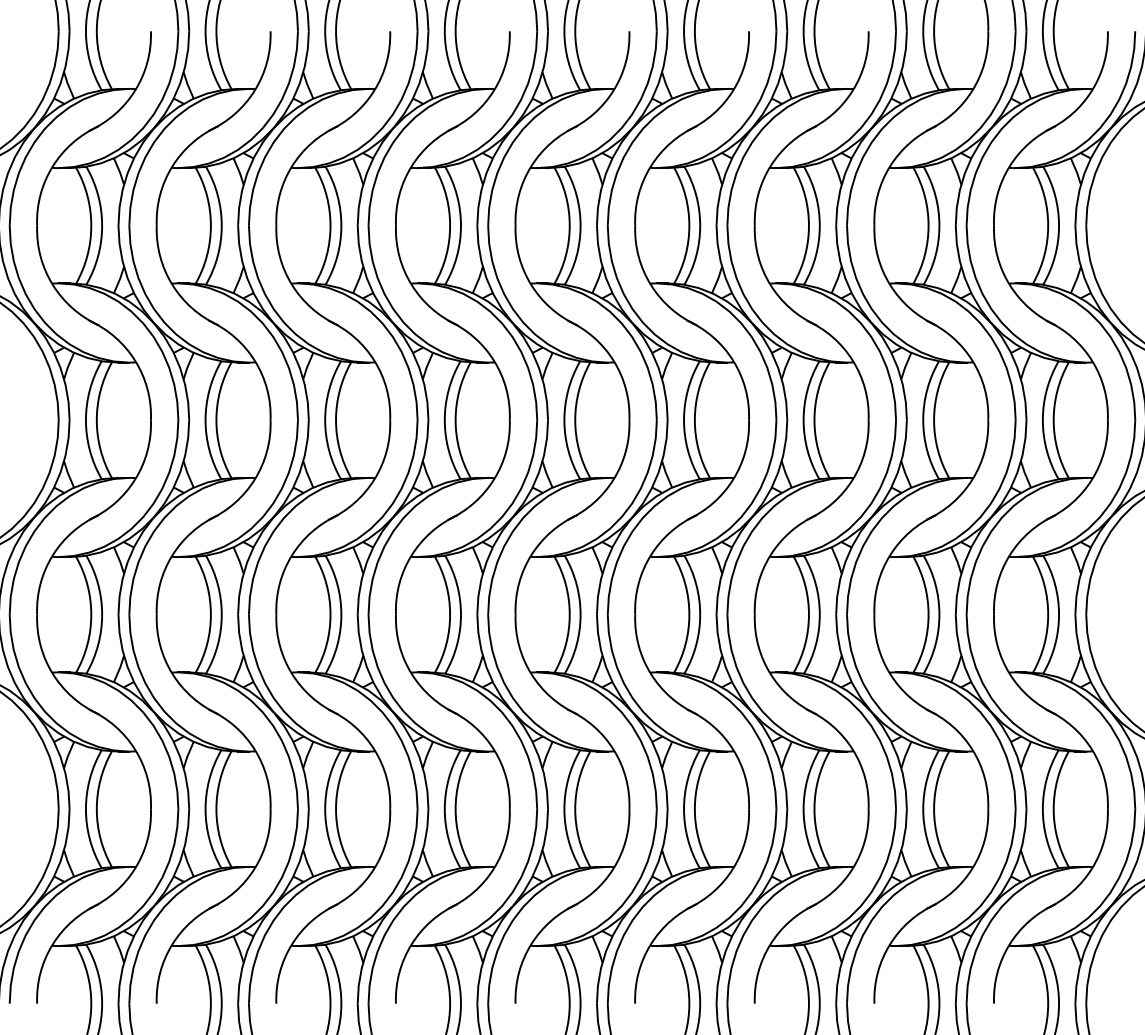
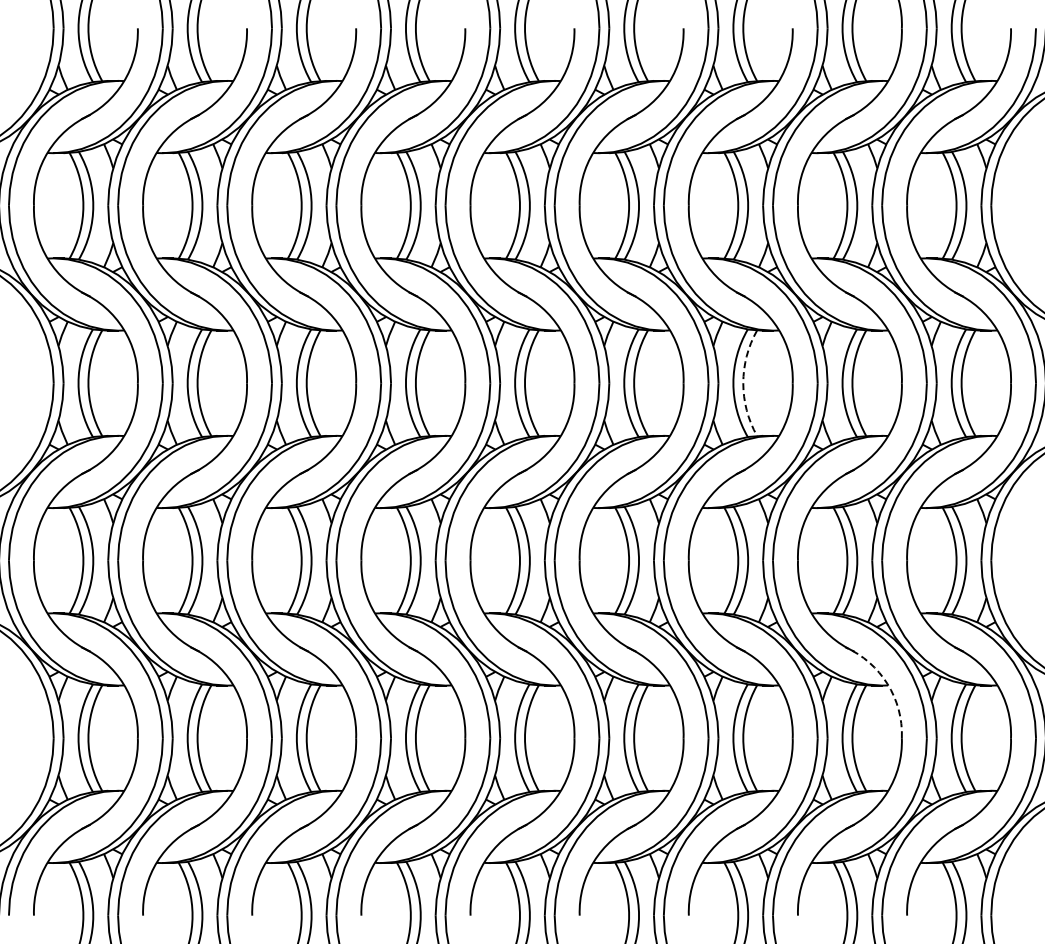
arc: (814, 420) -> (743, 383), solid -> dashed
arc: (972, 750) -> (887, 684), solid -> dashed

